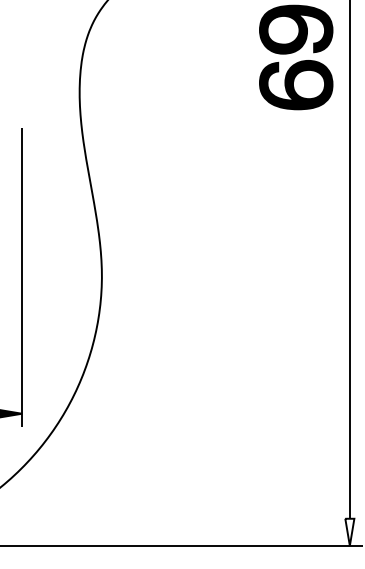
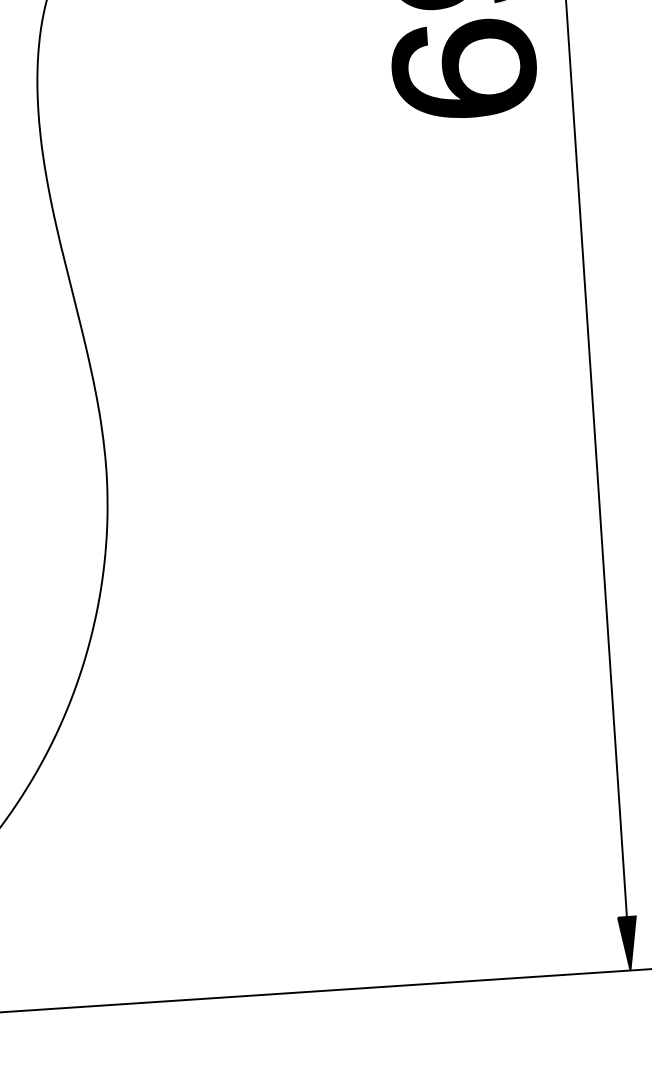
fill: (349, 531) -> (627, 942), added

